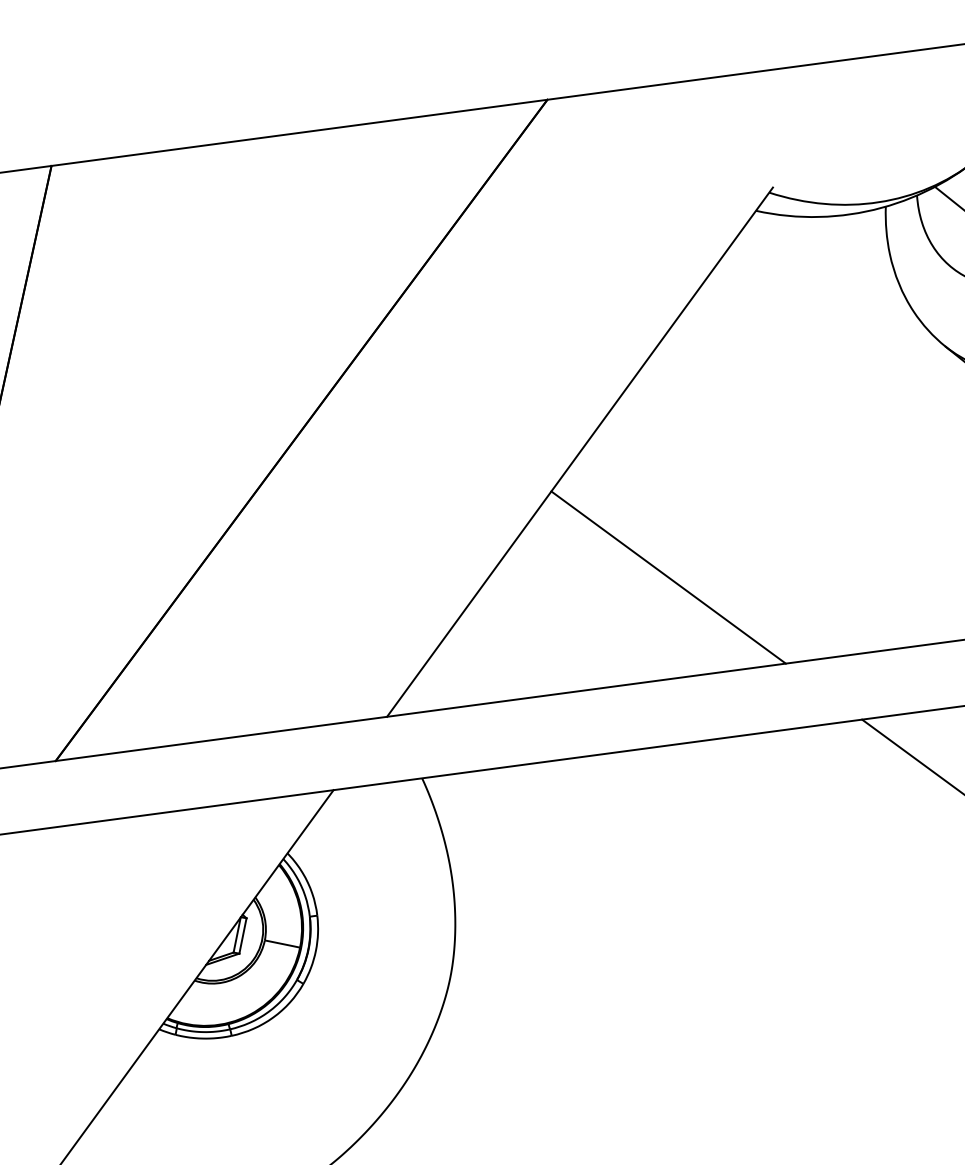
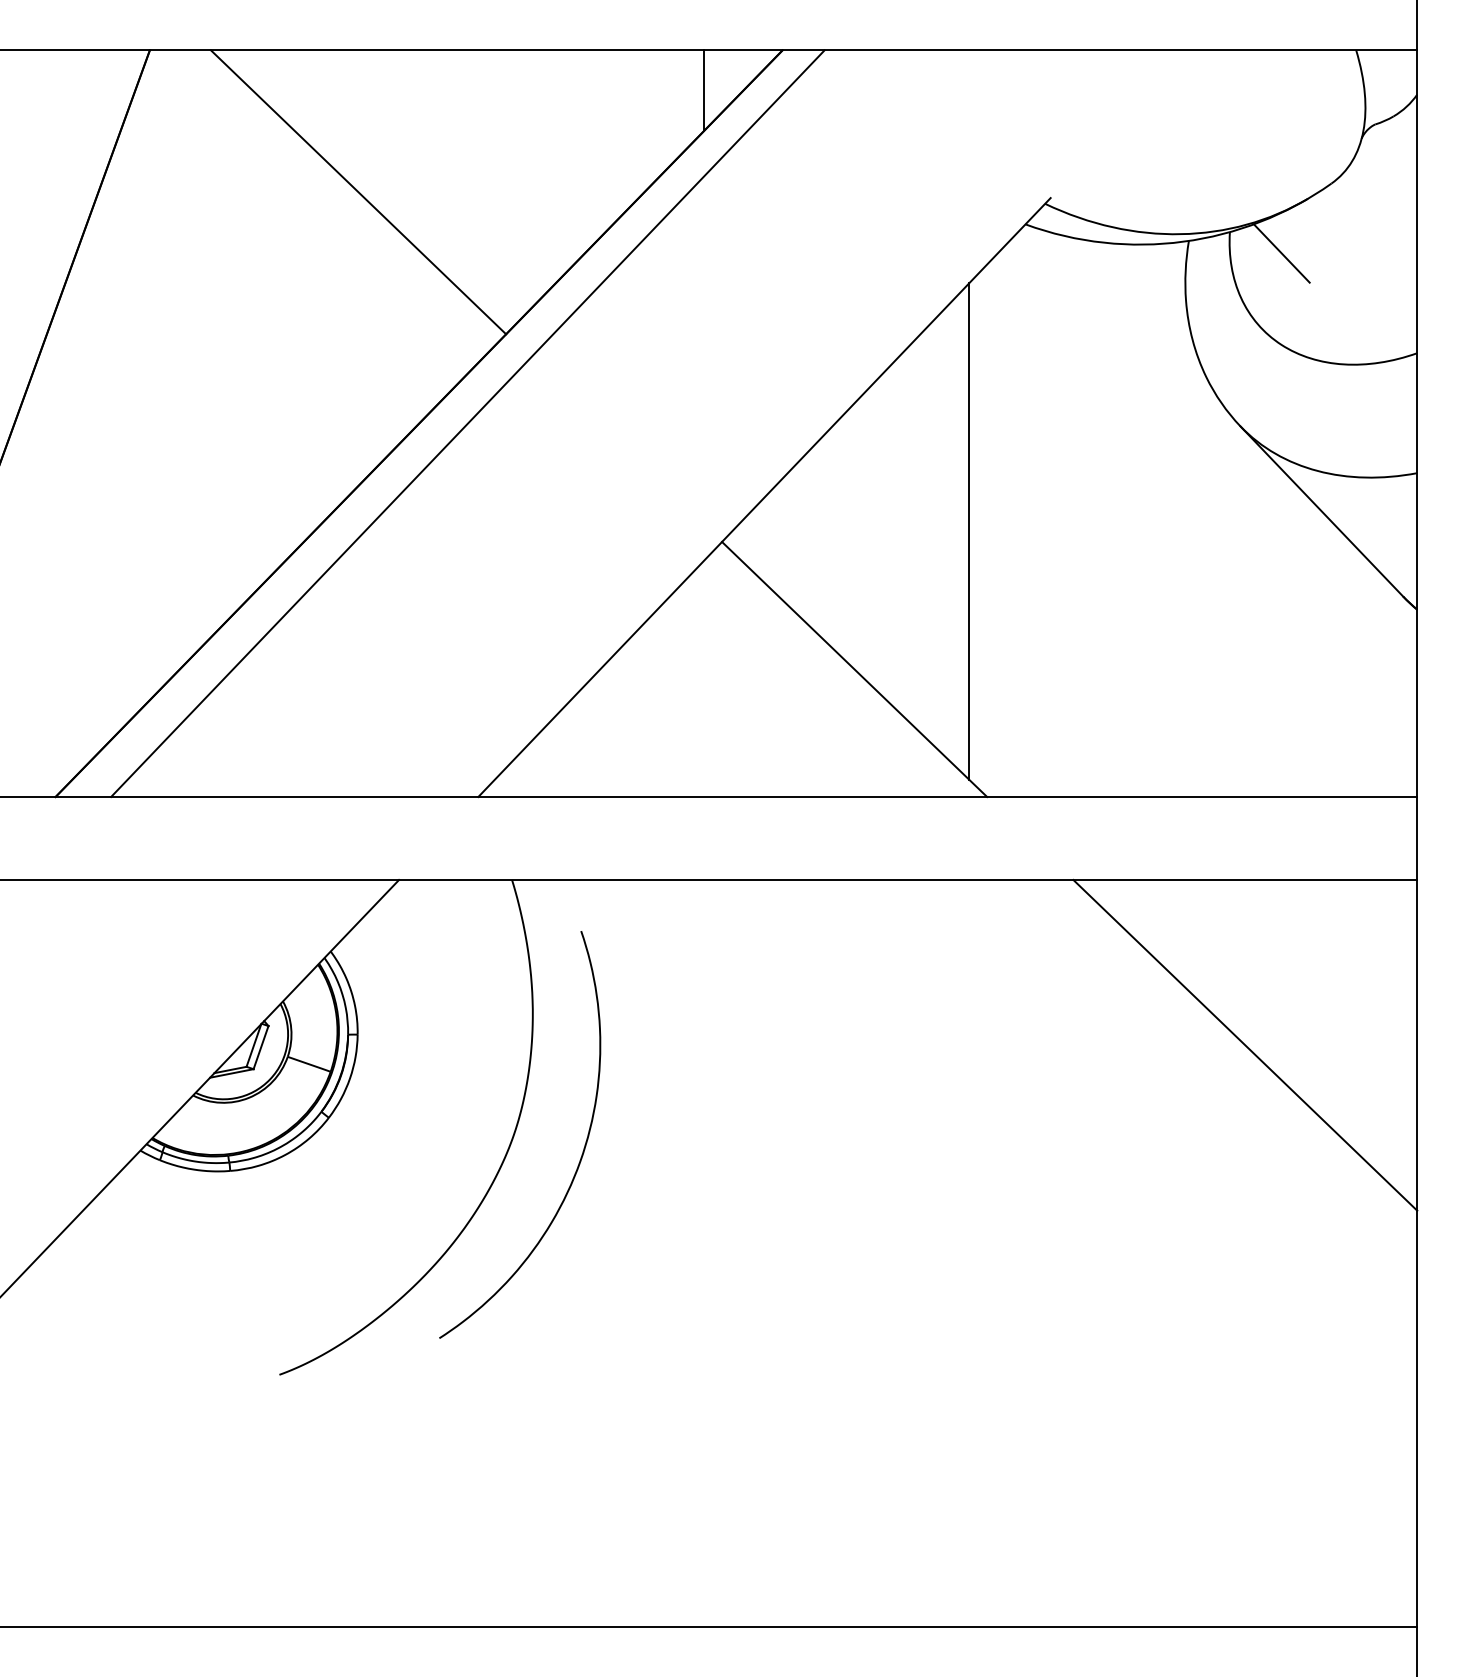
line: (489, 139) -> (703, 90), added
line: (229, 255) -> (358, 192), added
line: (339, 425) -> (467, 423), added
line: (744, 457) -> (969, 531), added
curve: (505, 986) -> (581, 1154), added

